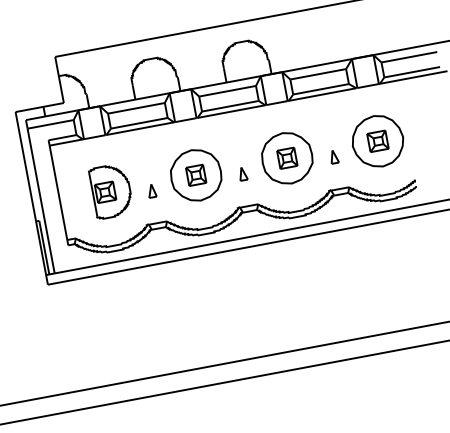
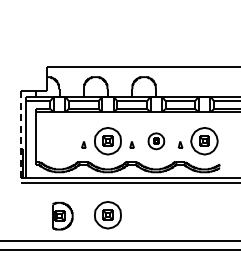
part: (287, 158) -> (156, 141), size x0.6
part: (110, 190) -> (62, 215), moved
line: (32, 198) -> (21, 137), solid -> dashed
part: (221, 315) -> (107, 215), added

